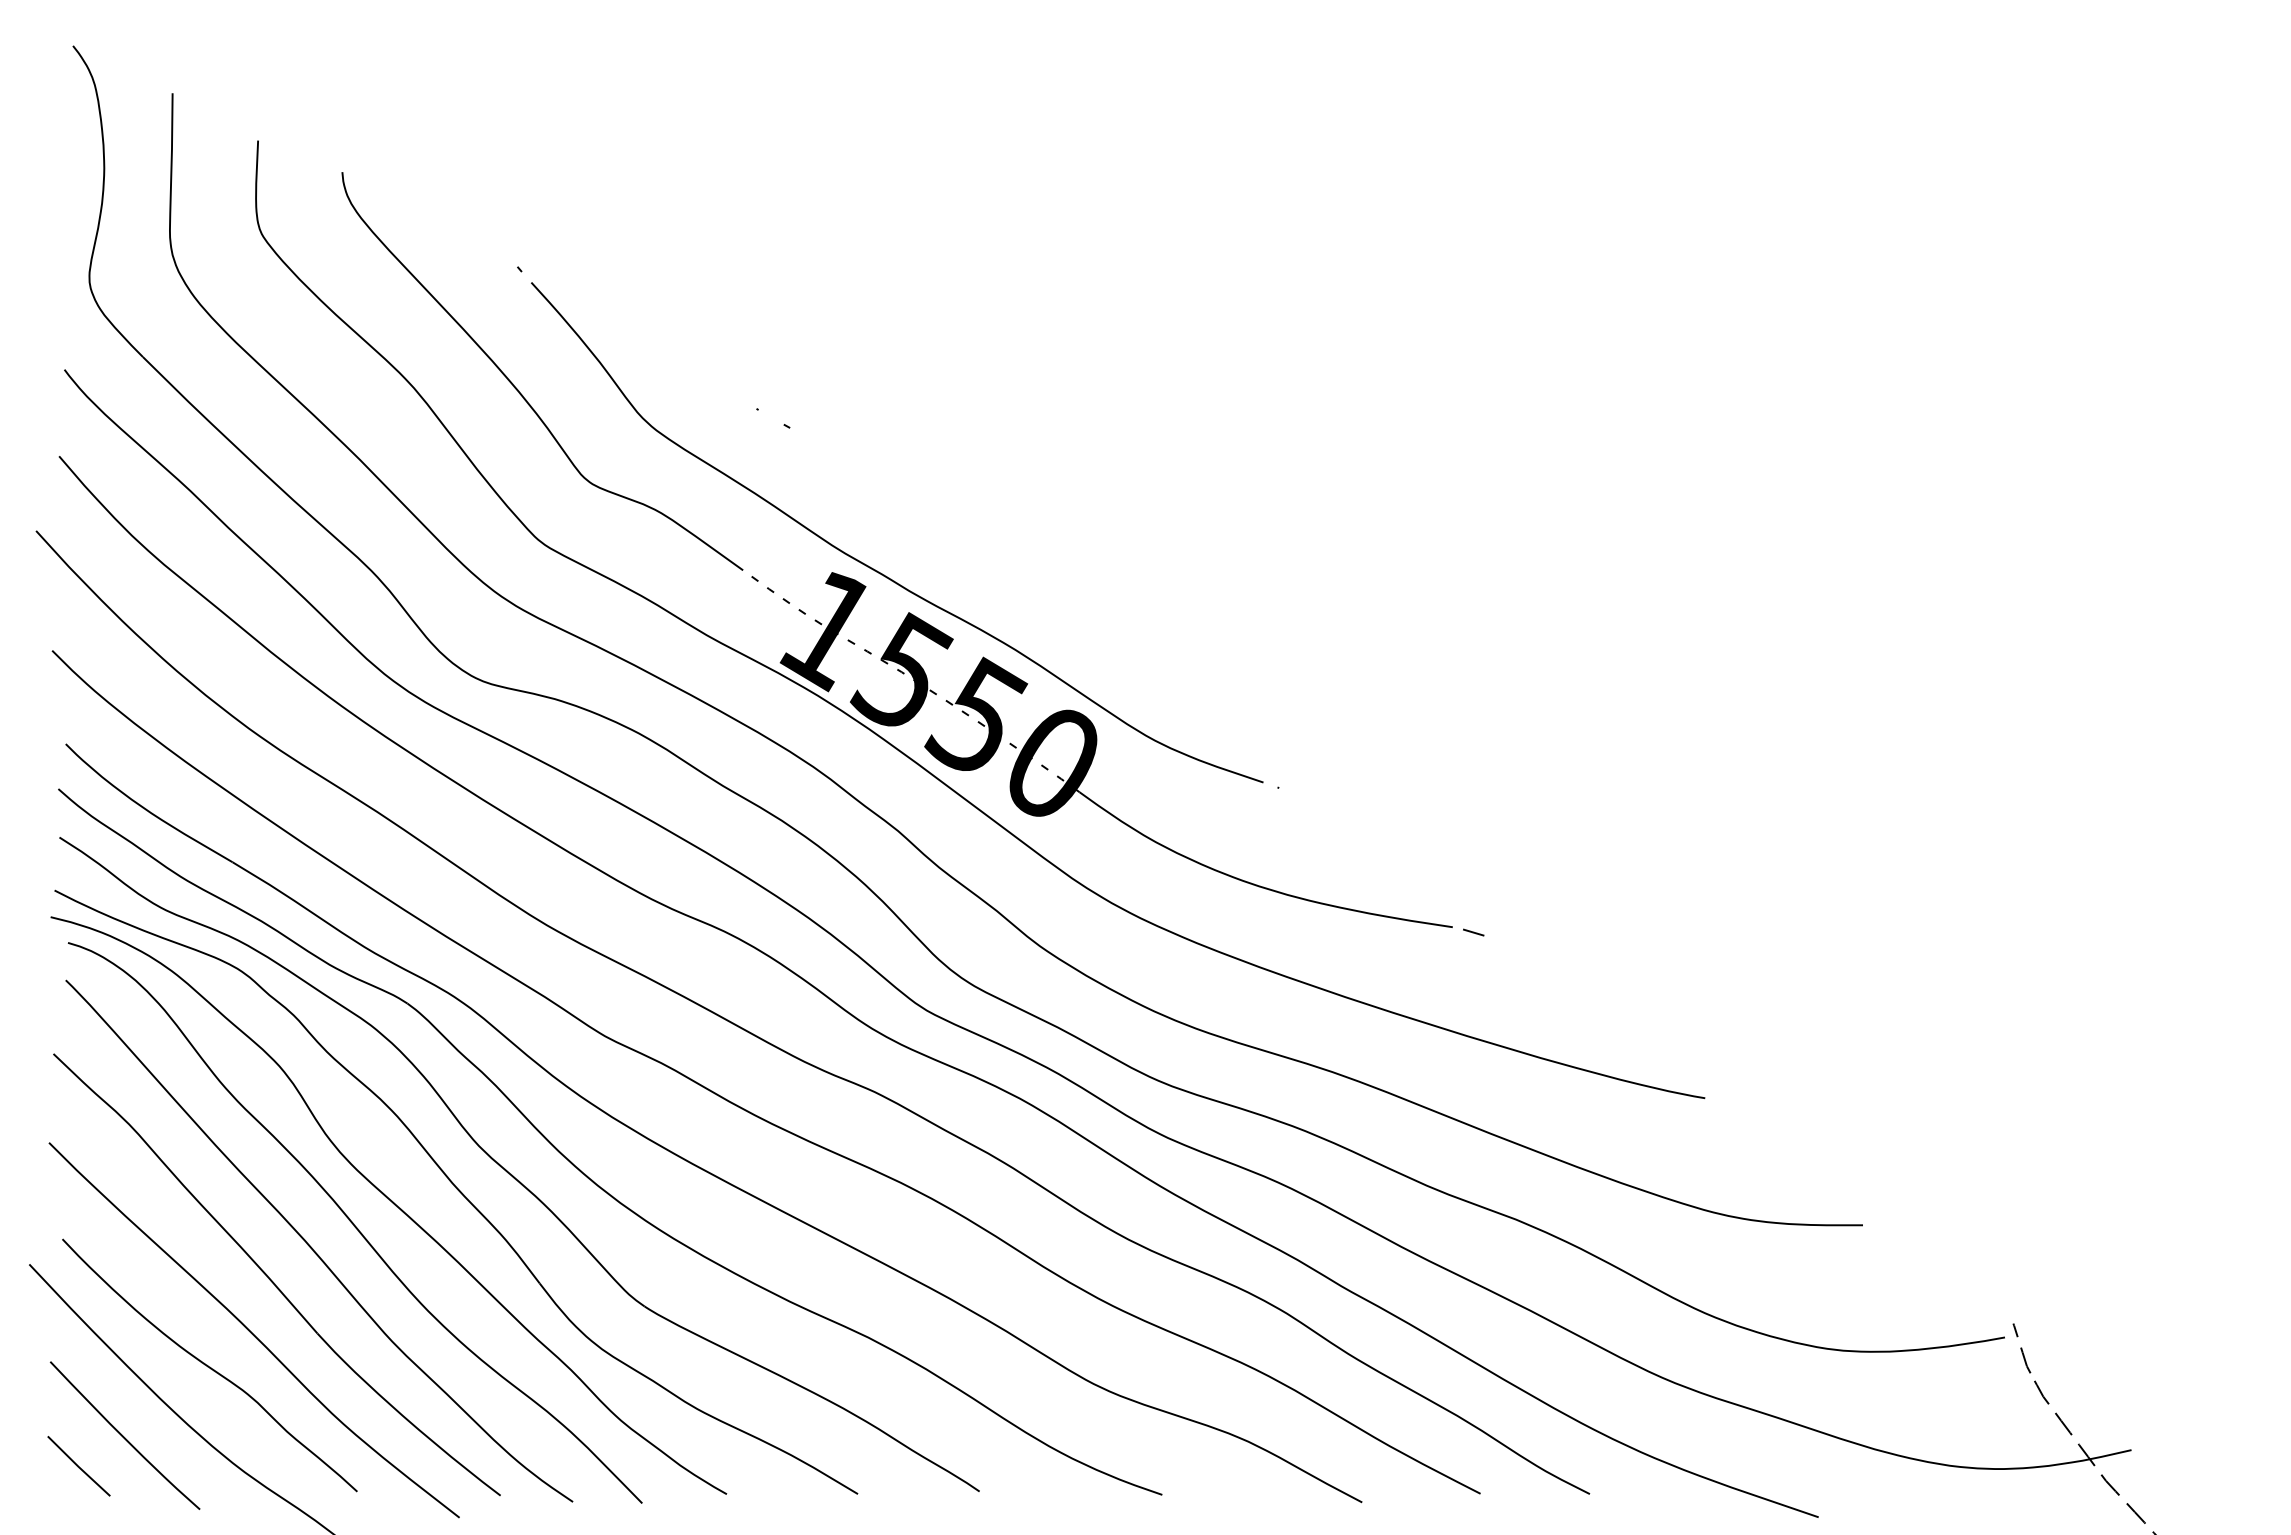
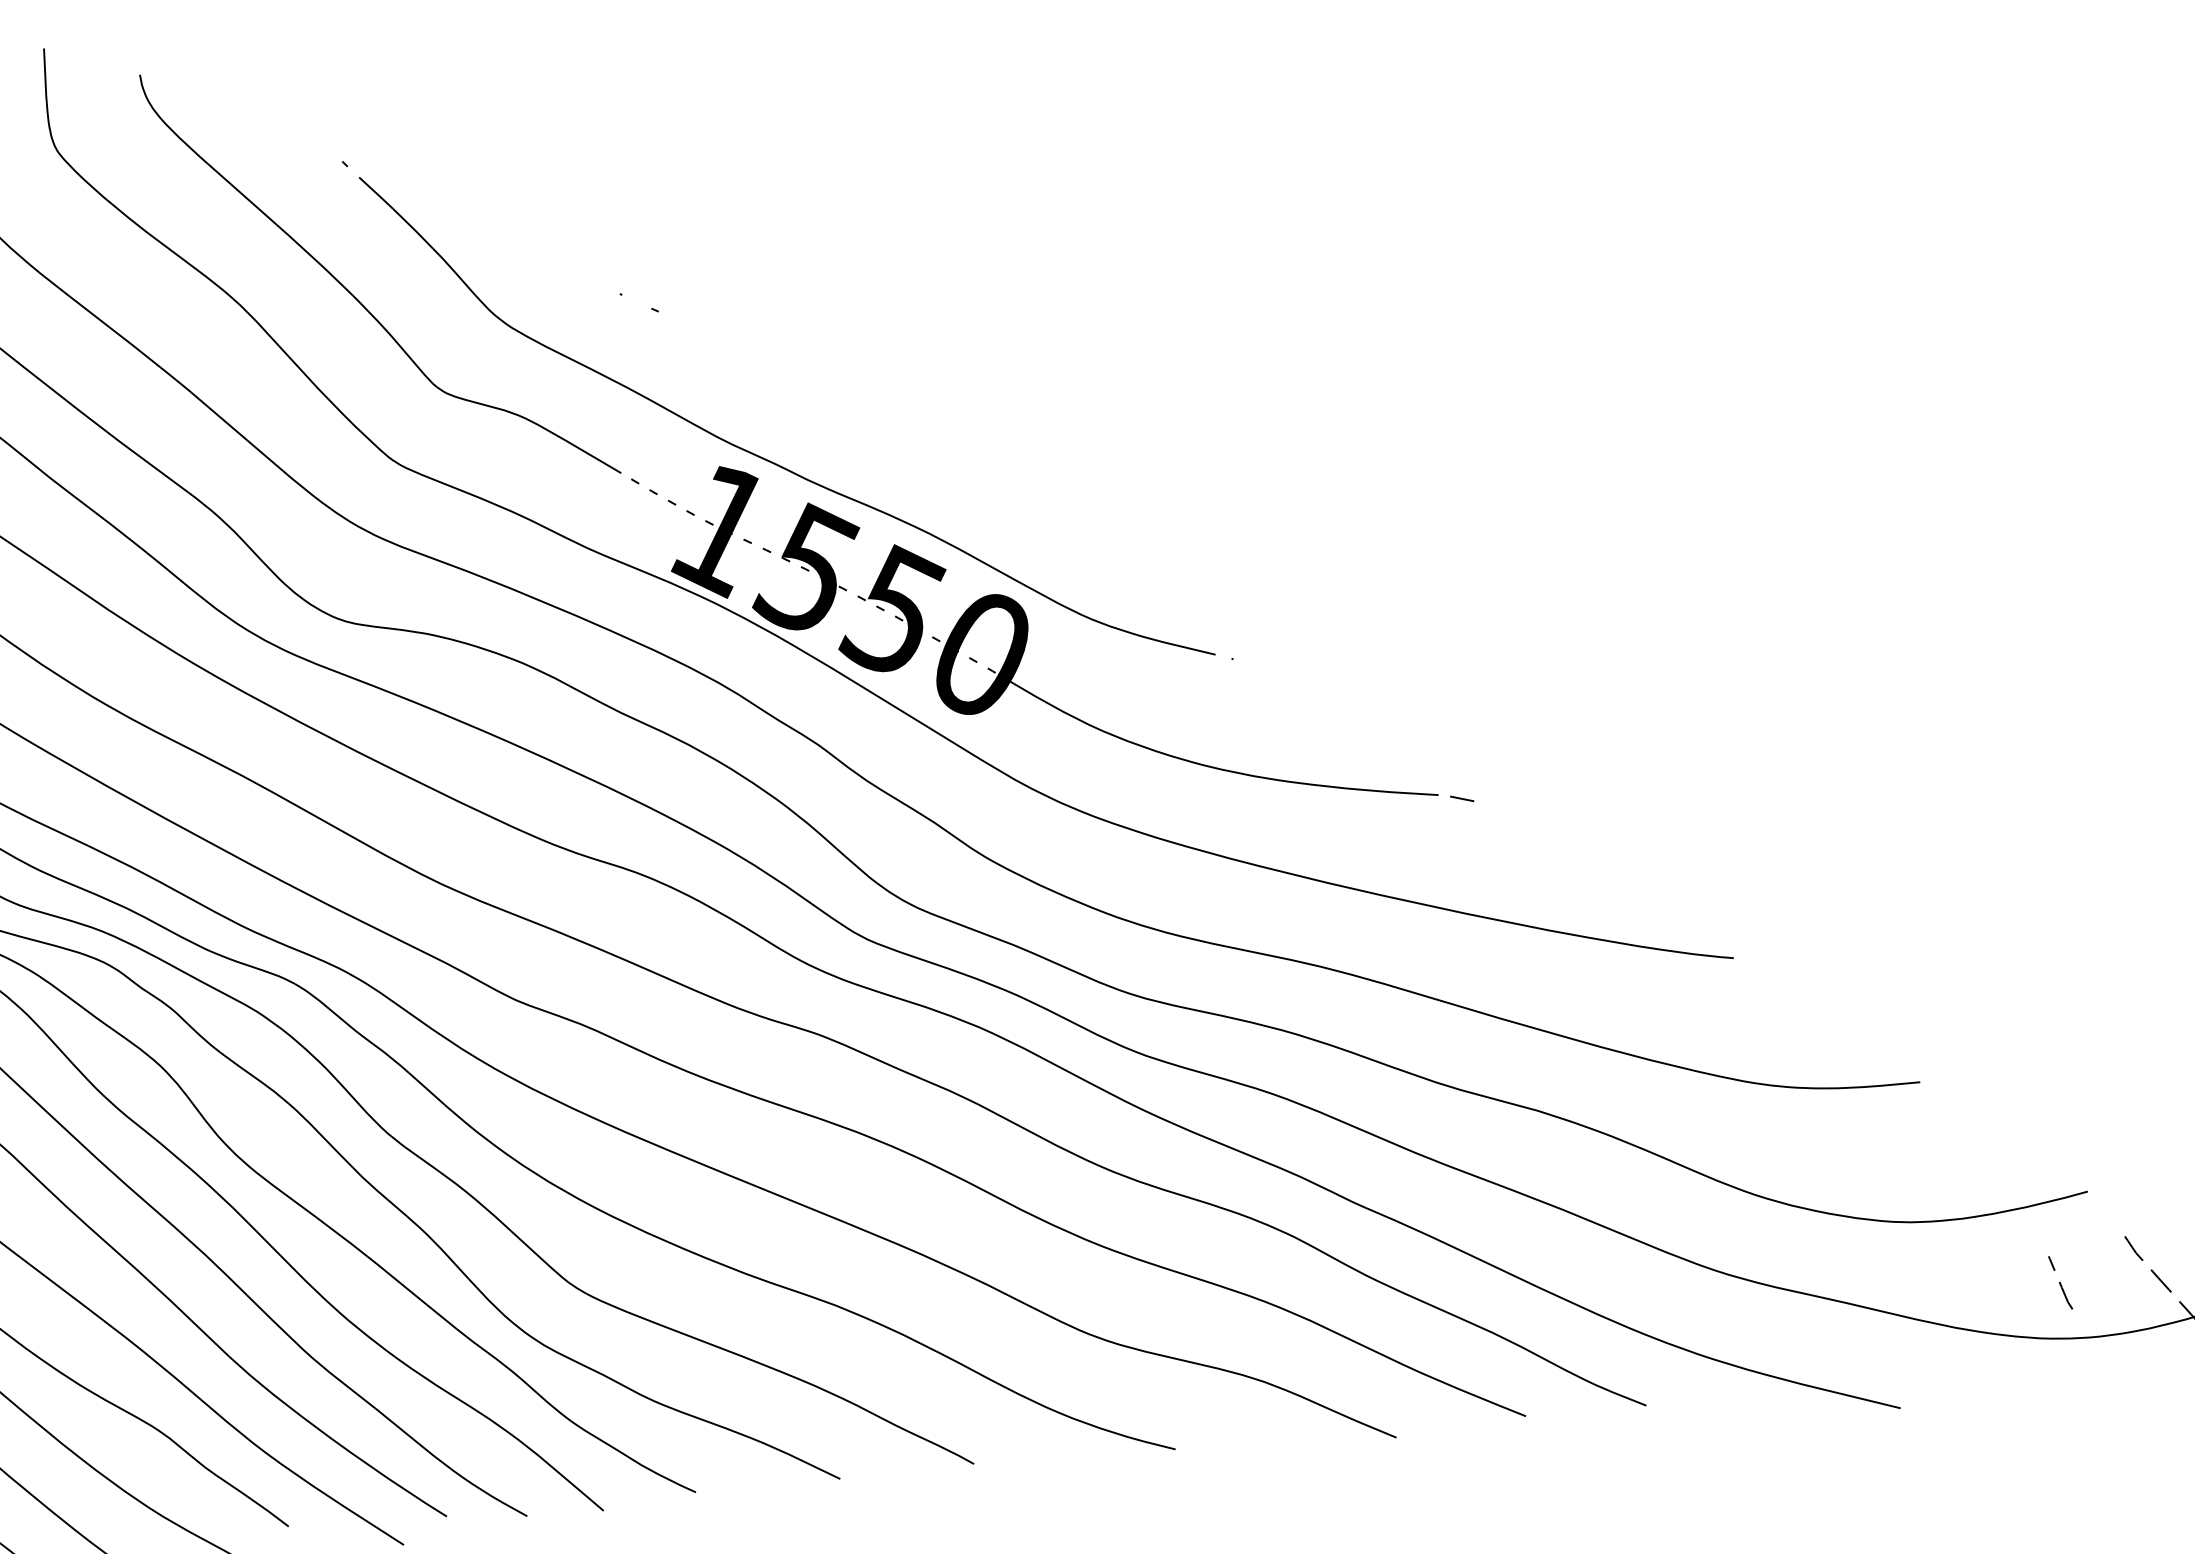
curve: (2021, 1348) -> (2060, 1282), moved

